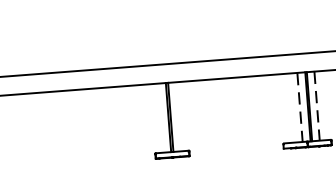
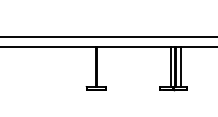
line: (317, 106) -> (180, 67), dashed -> solid
line: (299, 108) -> (170, 67), dashed -> solid

